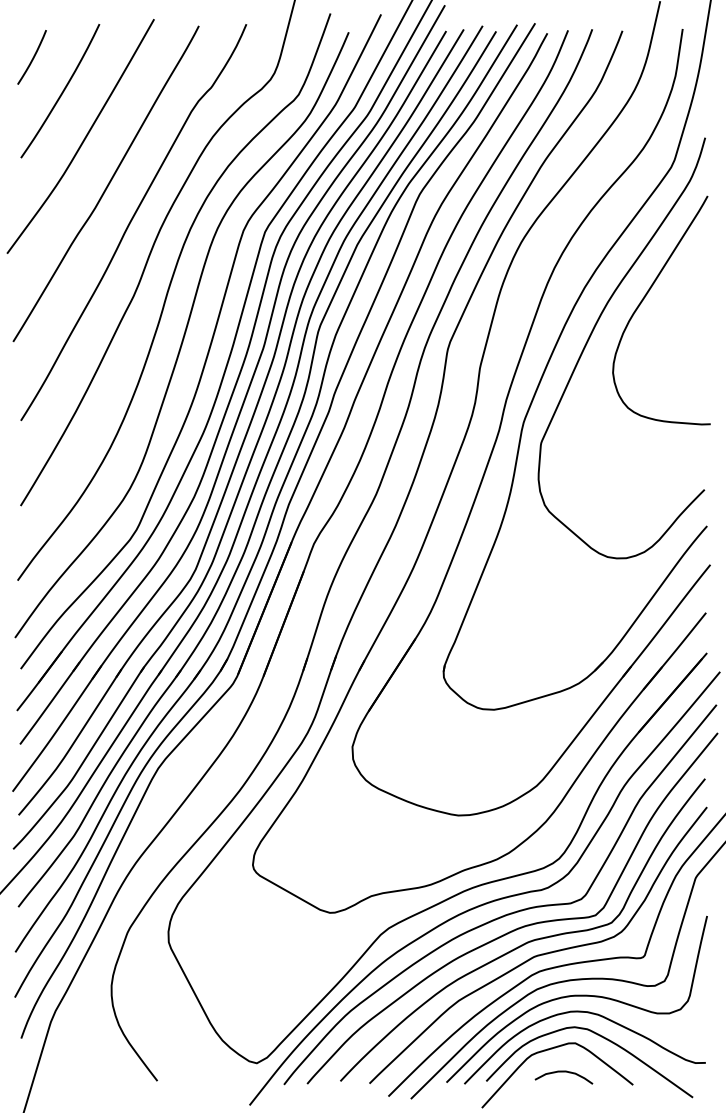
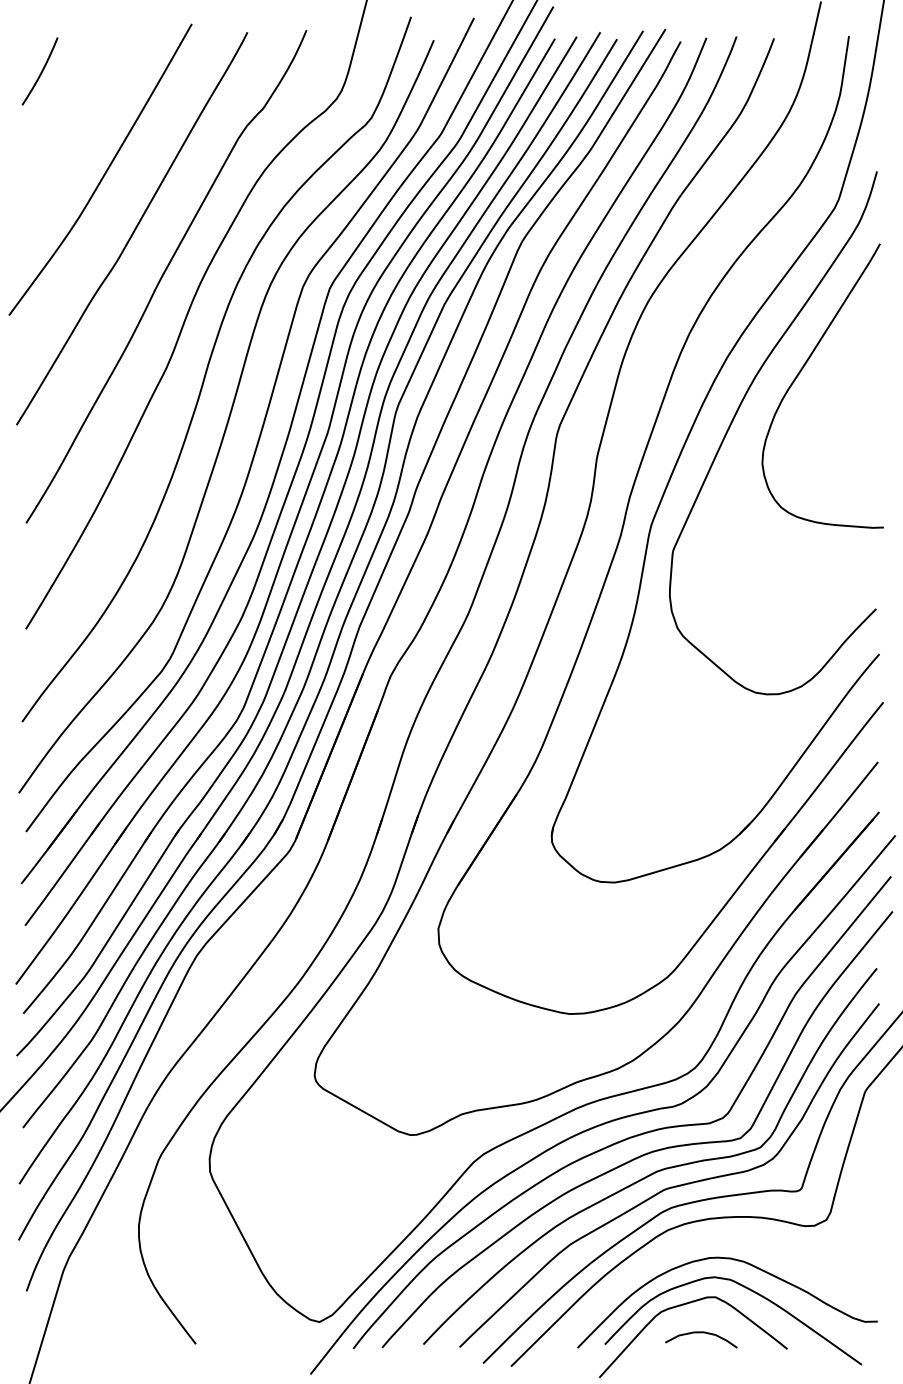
curve: (62, 92) -> (77, 114), removed
curve: (576, 996) -> (717, 1238), removed

